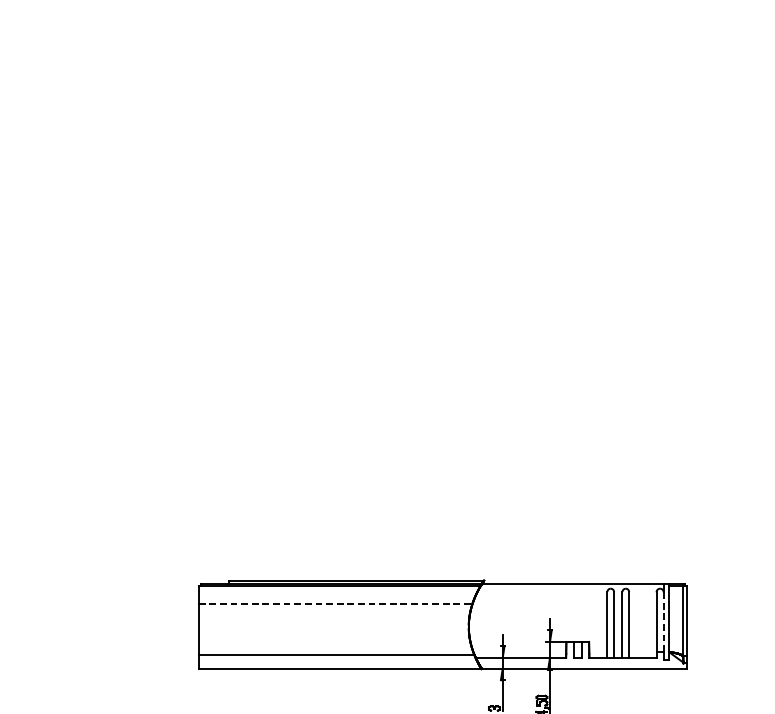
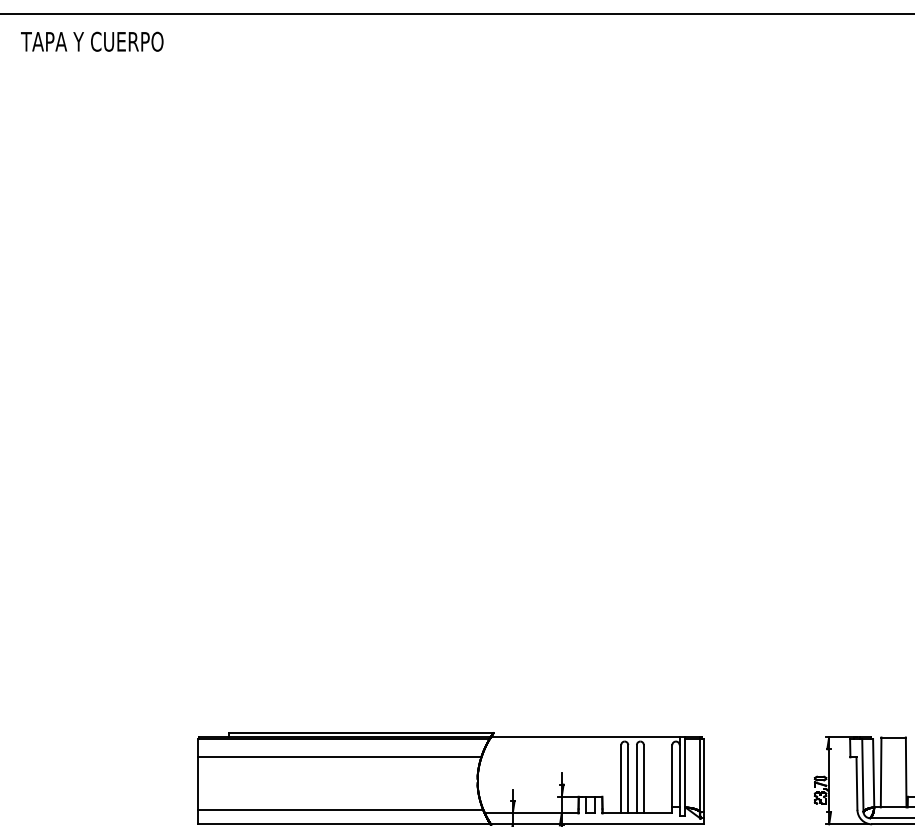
line: (335, 604) -> (339, 757), dashed -> solid
line: (663, 622) -> (679, 776), dashed -> solid

